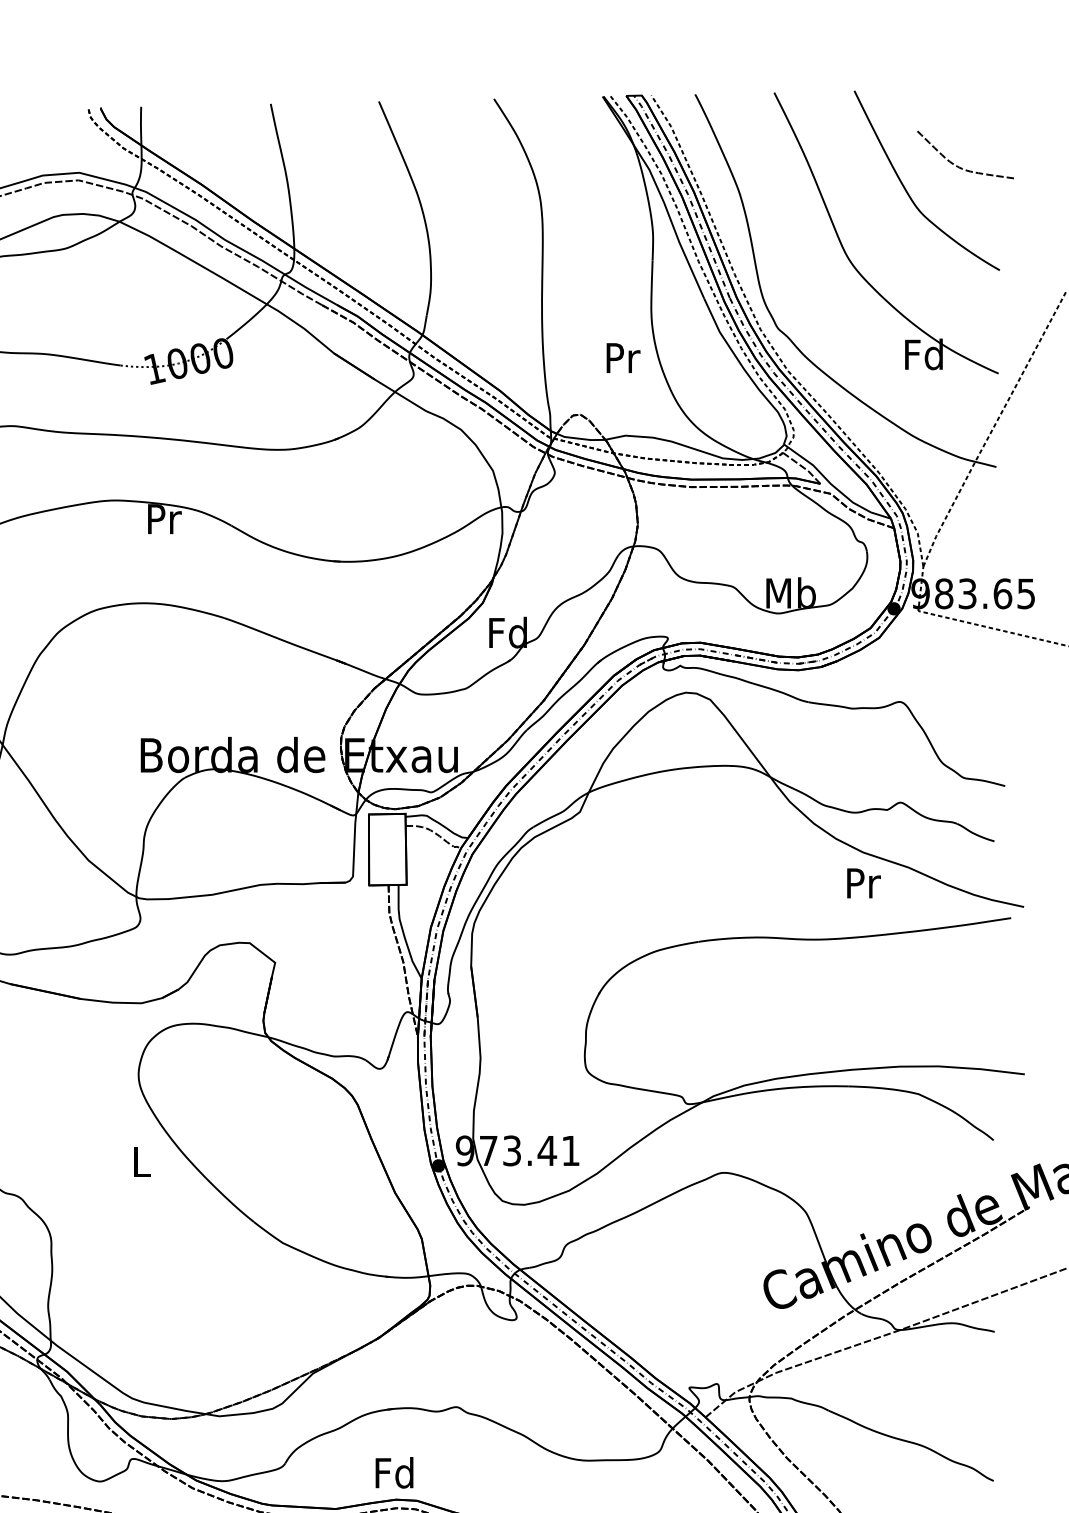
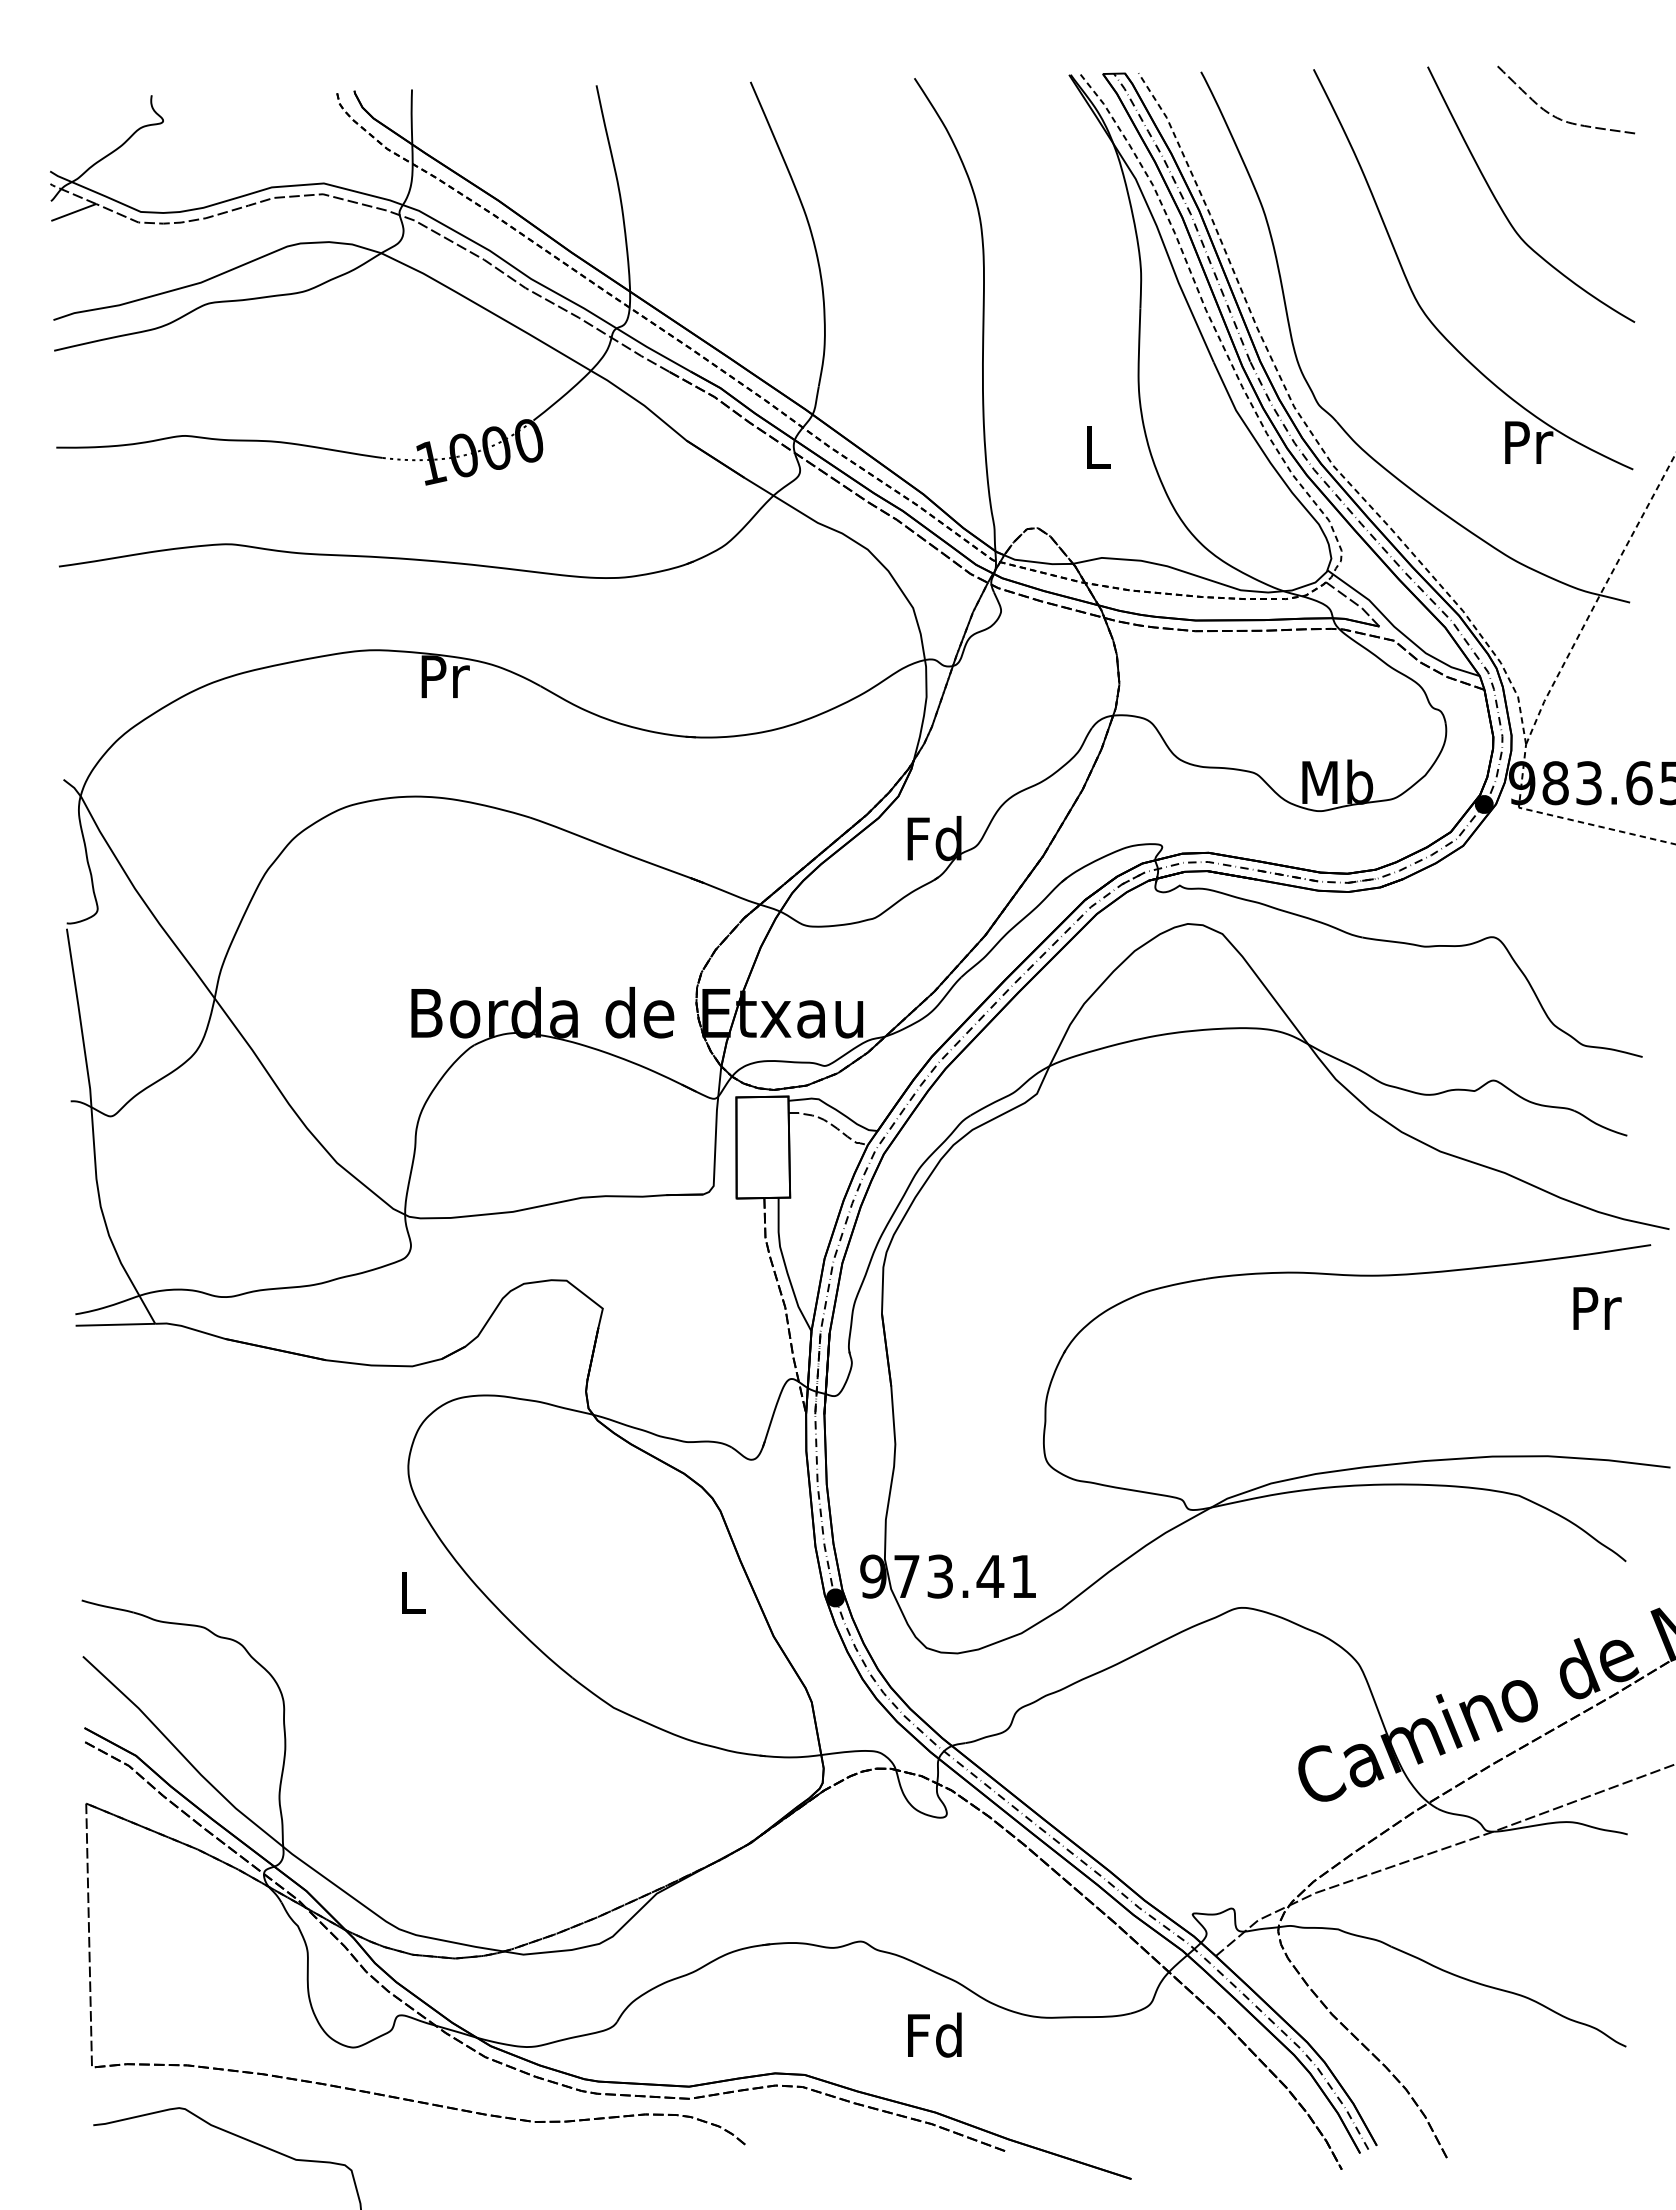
curve: (960, 167) -> (1558, 117), moved
text: (923, 353) -> (1526, 441), Fd -> Pr
text: (623, 358) -> (1099, 447), Pr -> L
text: (864, 883) -> (1597, 1308), moved
text: (394, 1472) -> (934, 2034), moved

